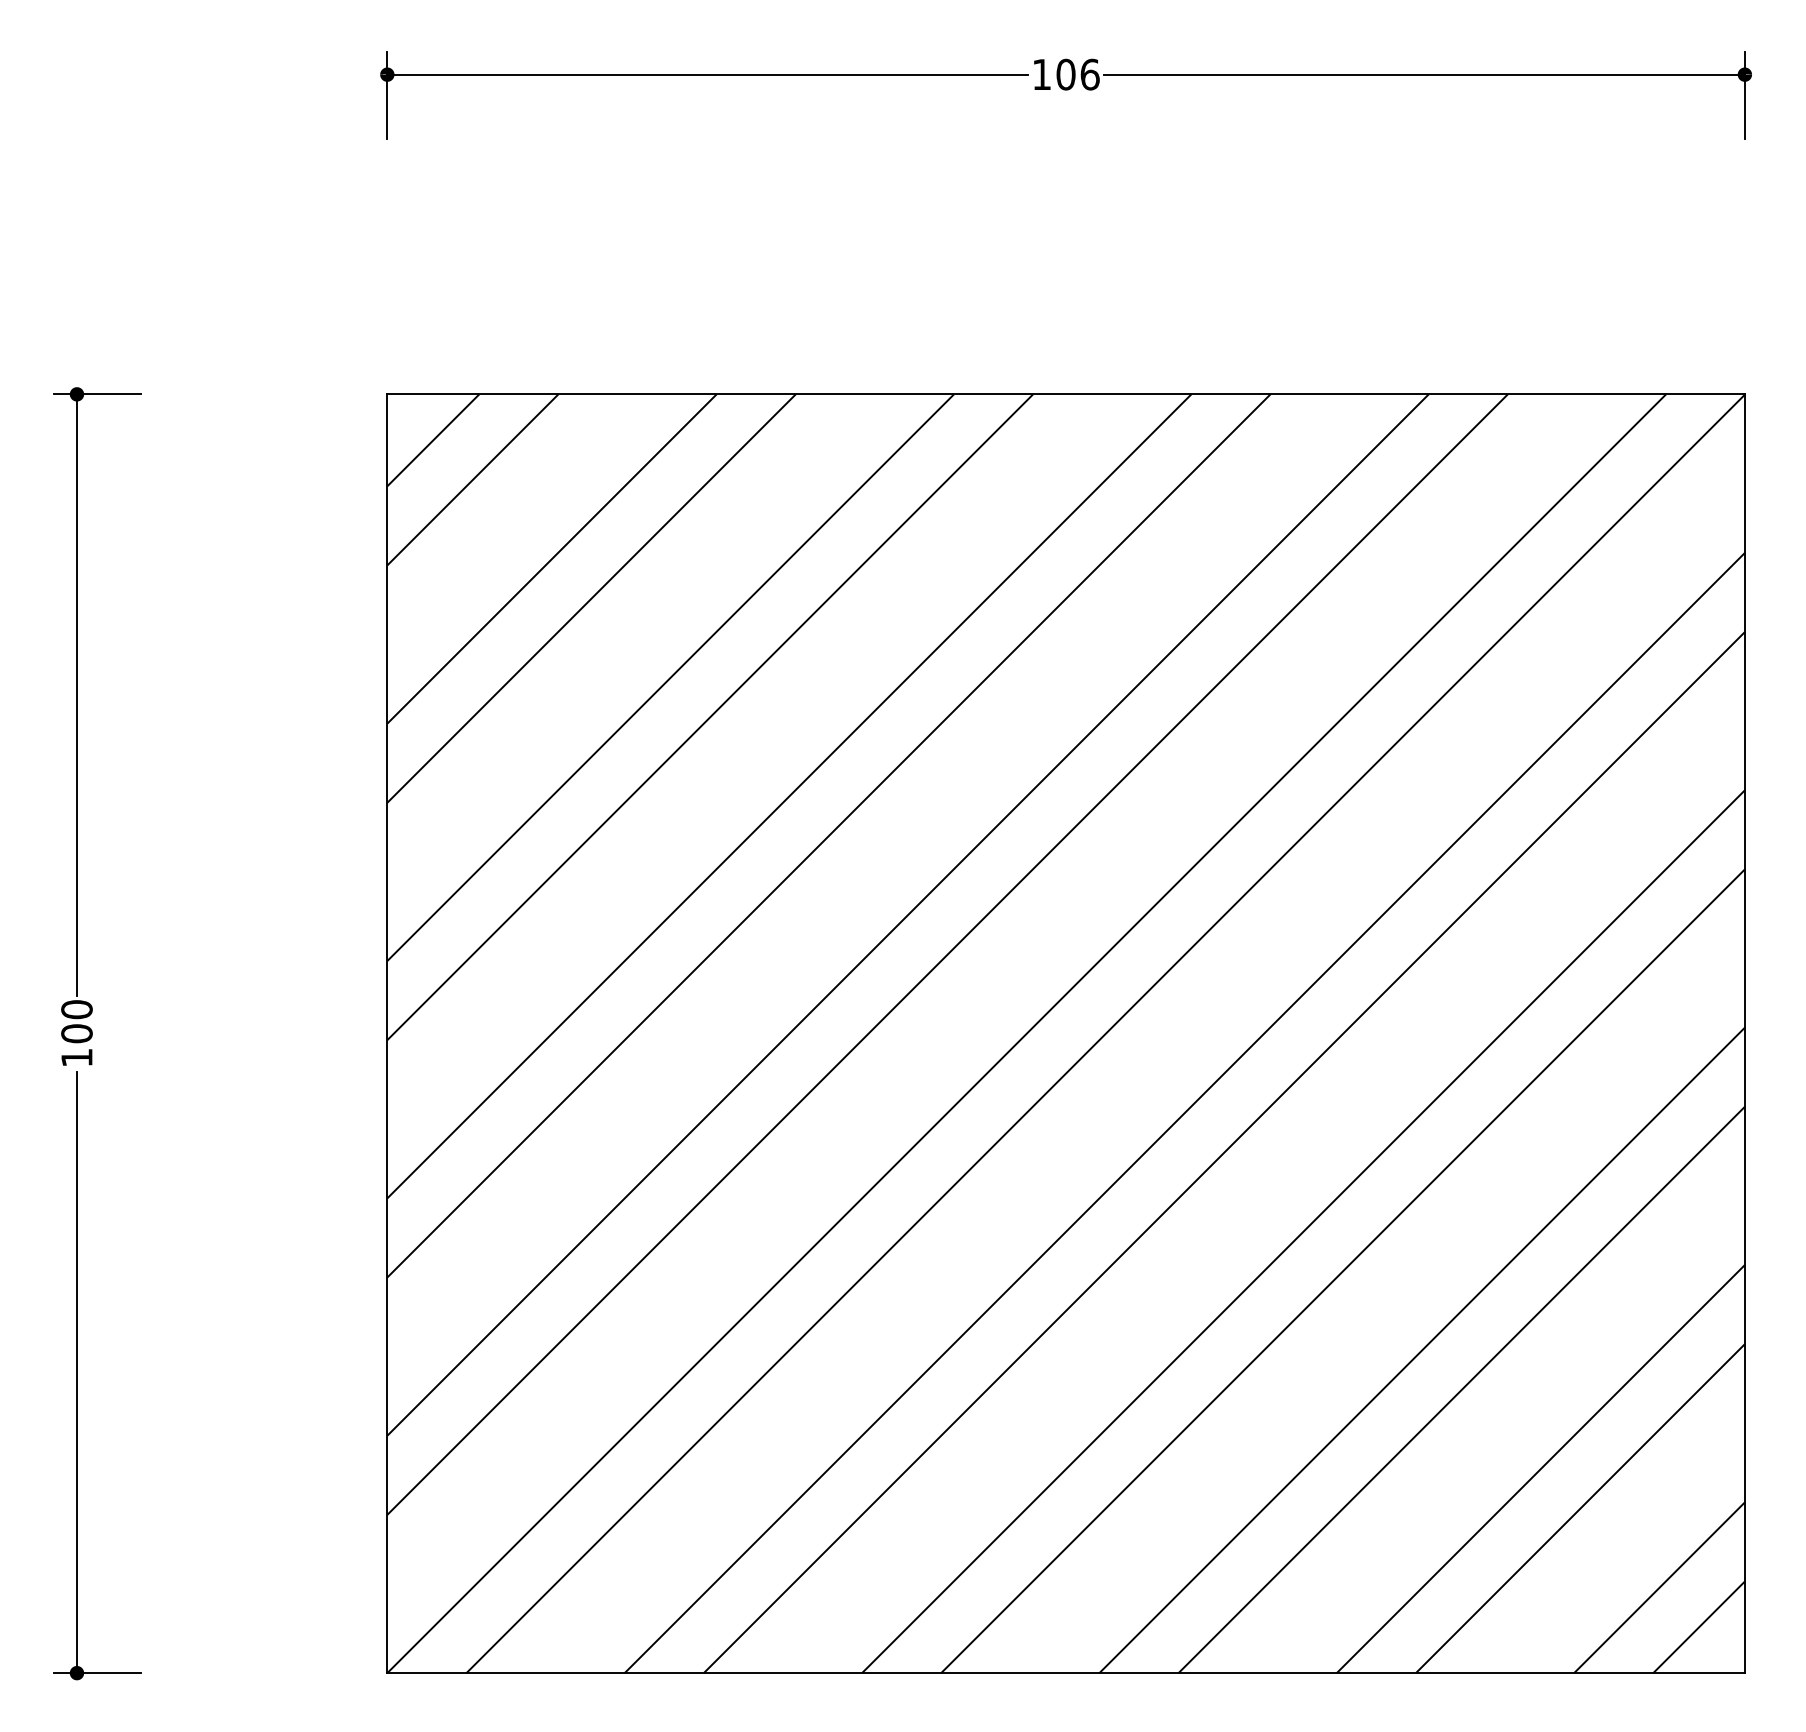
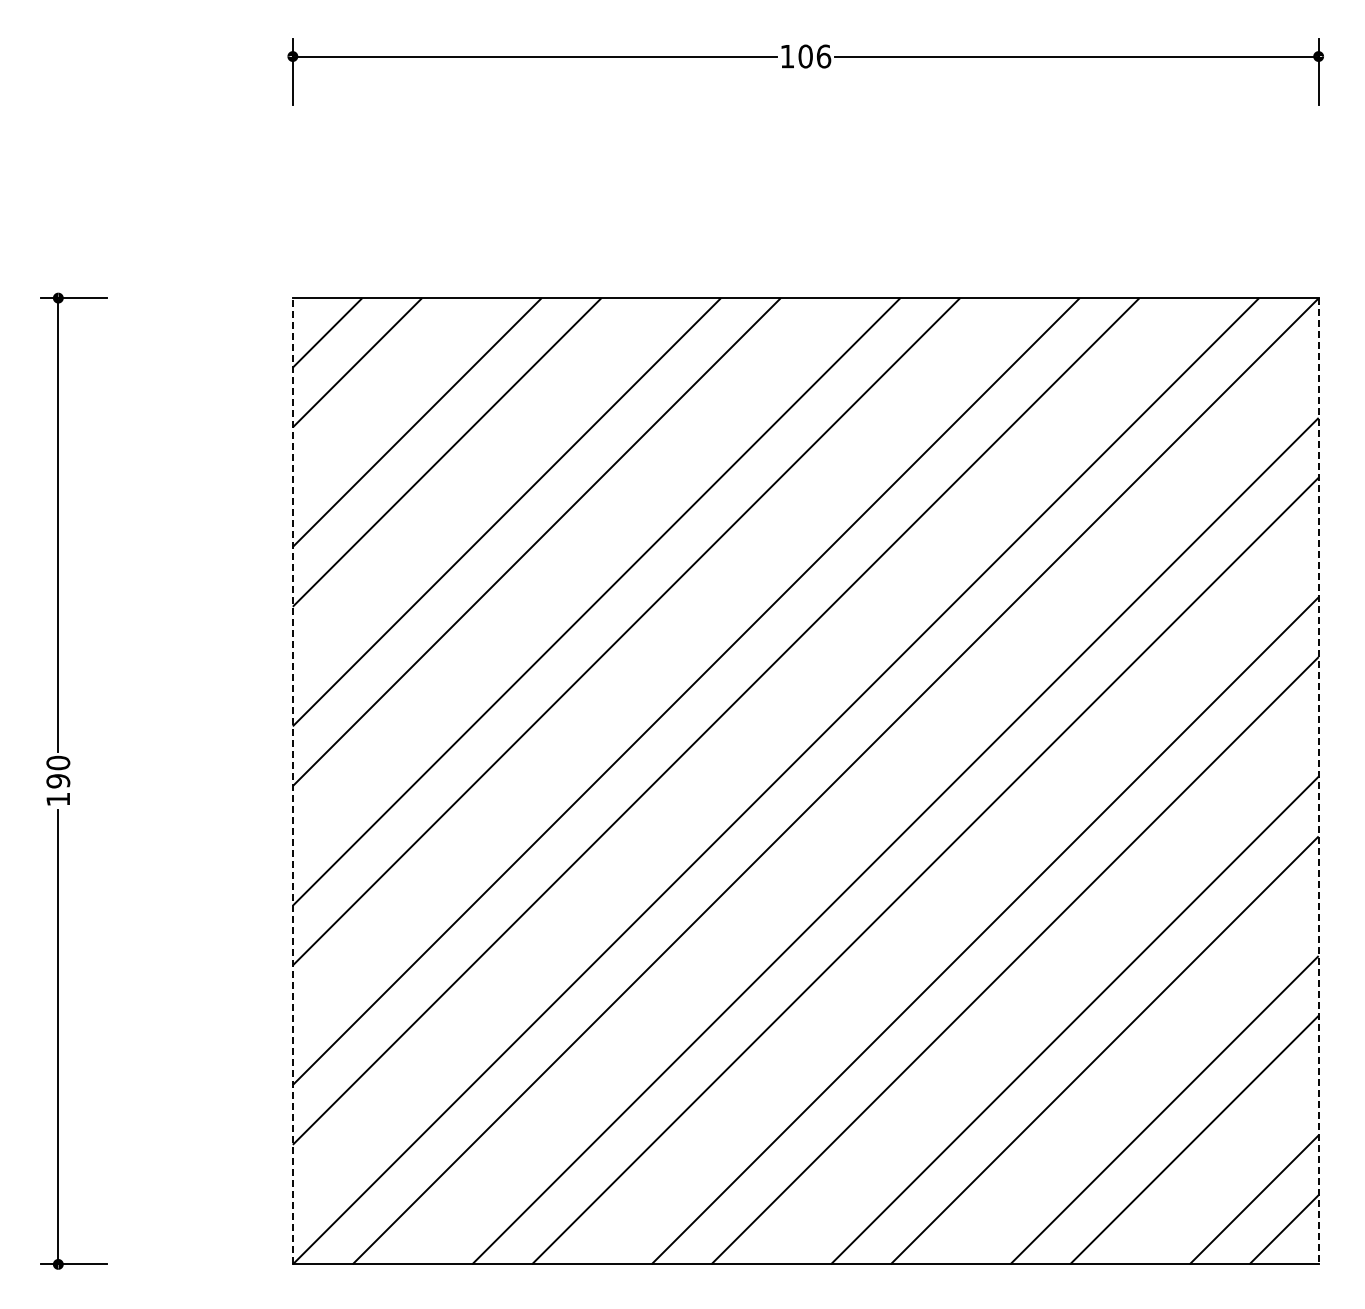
line: (386, 1032) -> (292, 780), solid -> dashed
text: (77, 1034) -> (58, 781), 100 -> 190
line: (1744, 1034) -> (1318, 781), solid -> dashed

